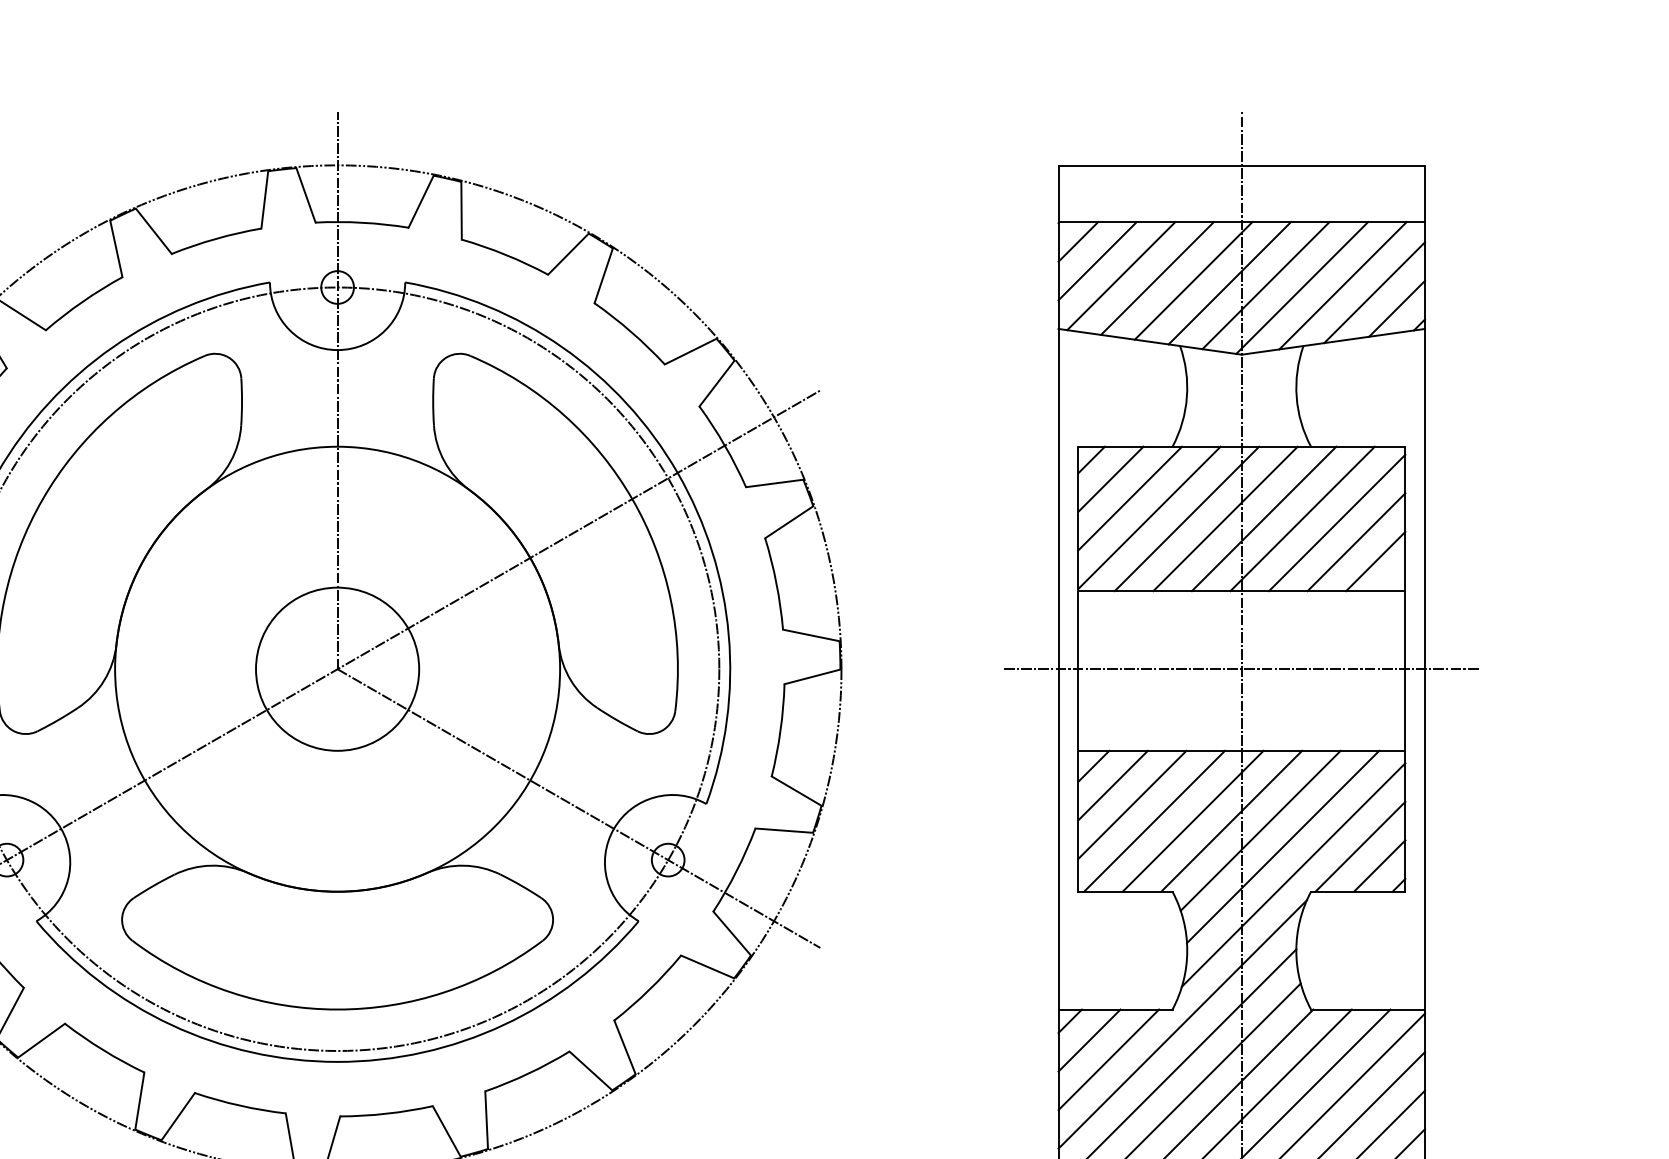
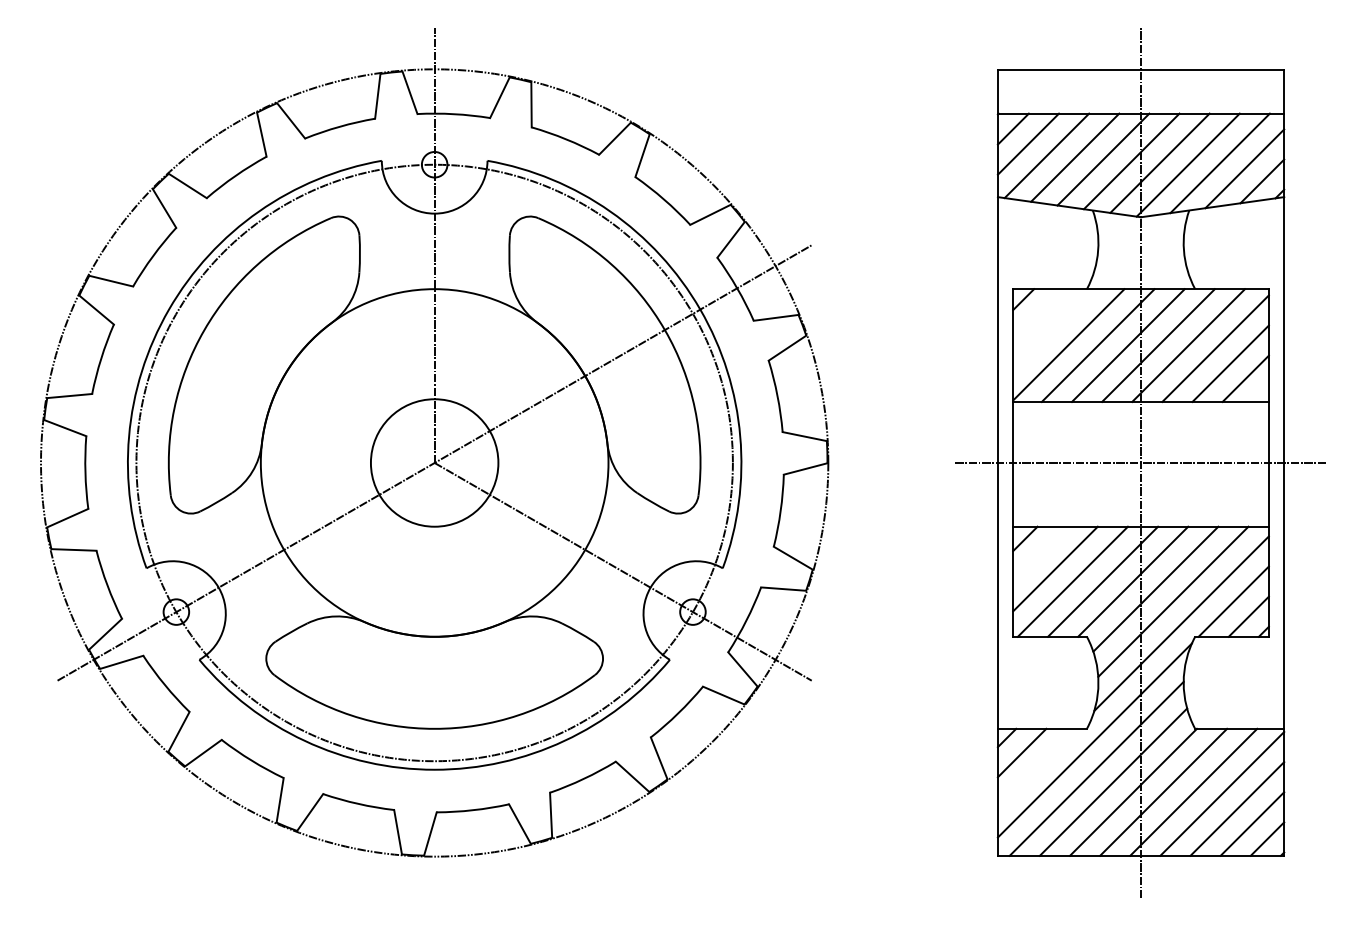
line: (1110, 479) -> (1038, 314), removed
line: (1129, 498) -> (1053, 329), removed
line: (1113, 785) -> (1040, 553), removed
line: (1107, 1059) -> (1036, 767), removed

